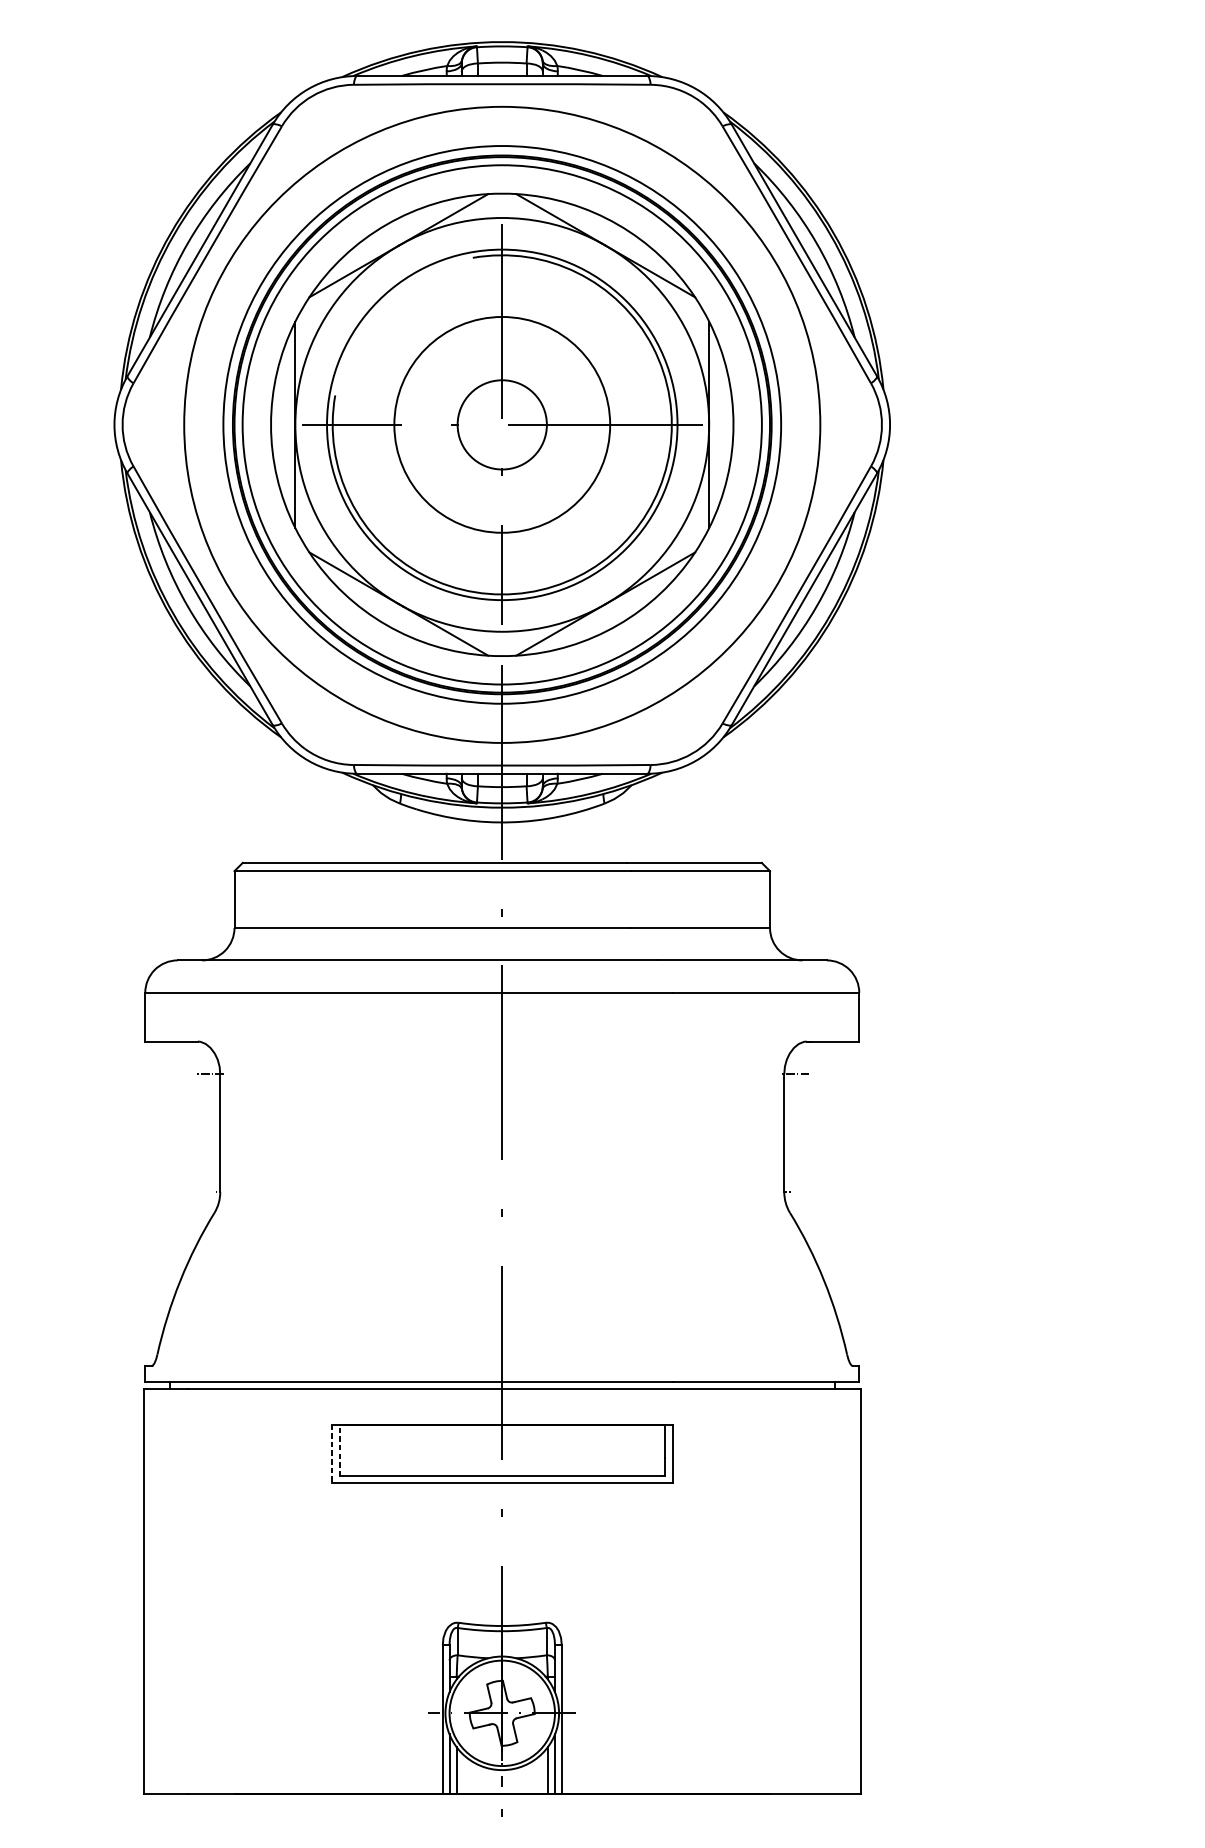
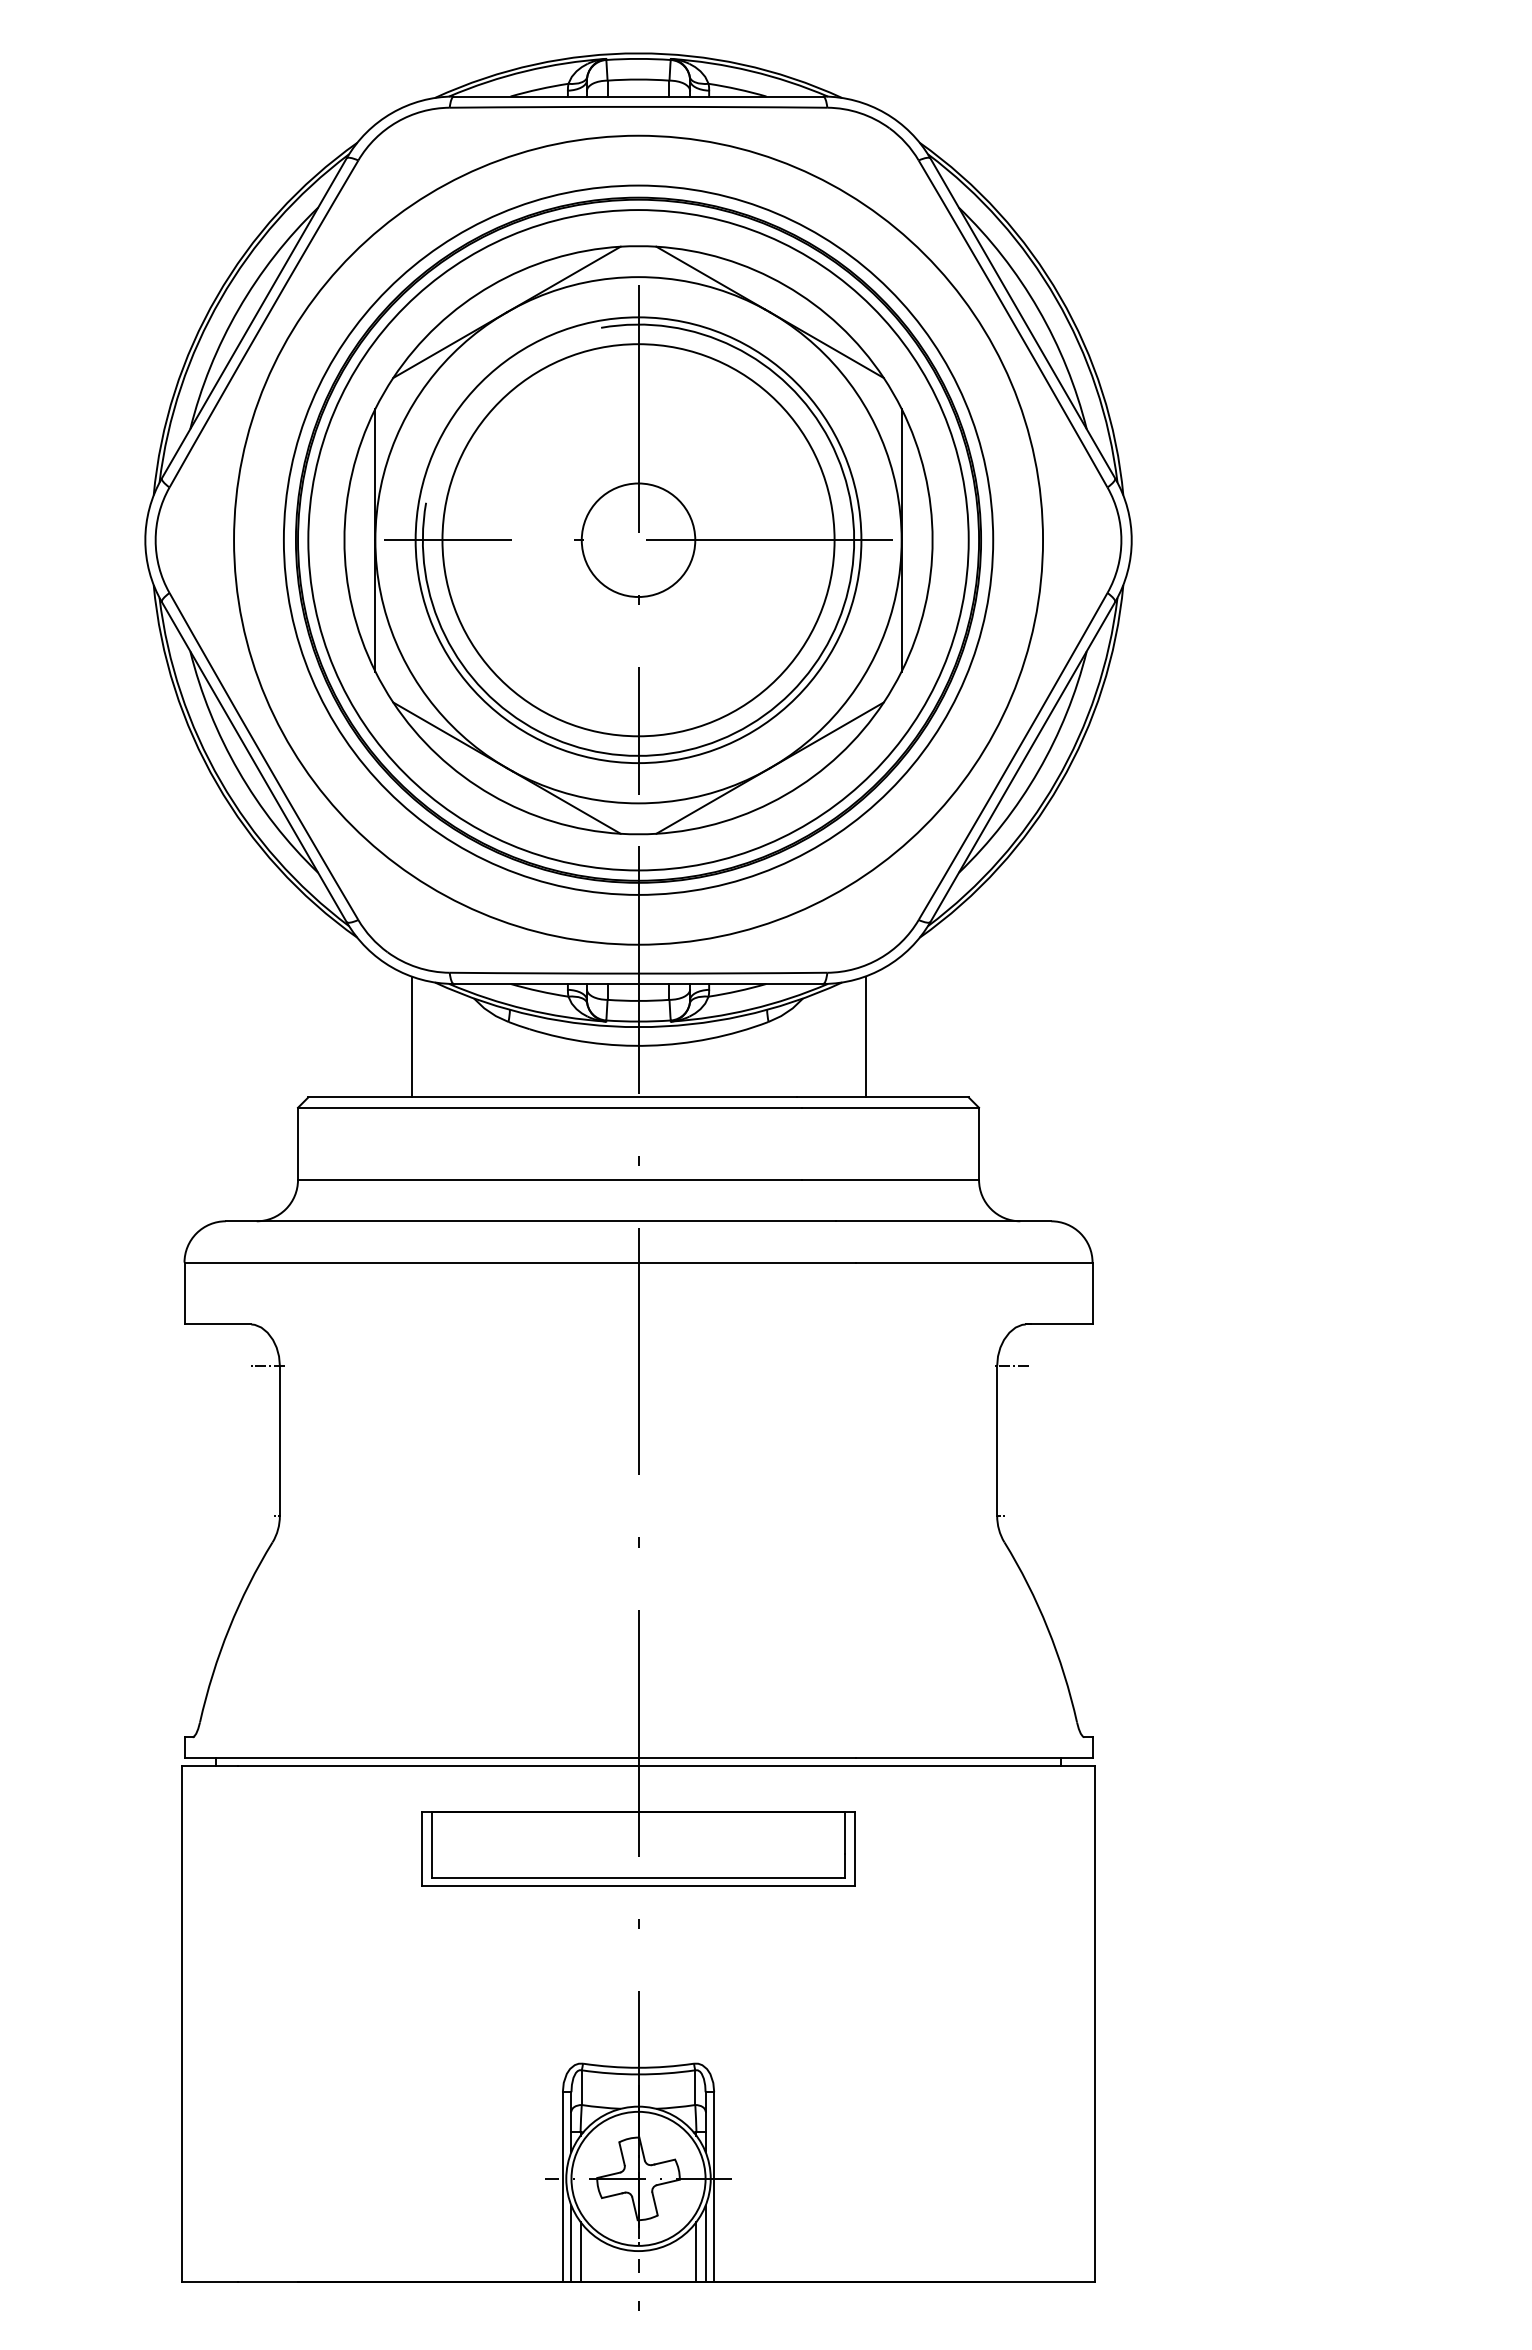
circle: (502, 425) -> (638, 540), size x1.43
line: (323, 815) -> (411, 1036), added
line: (680, 815) -> (865, 1036), added
line: (340, 1450) -> (432, 1844), dashed -> solid
line: (331, 1454) -> (421, 1849), dashed -> solid

